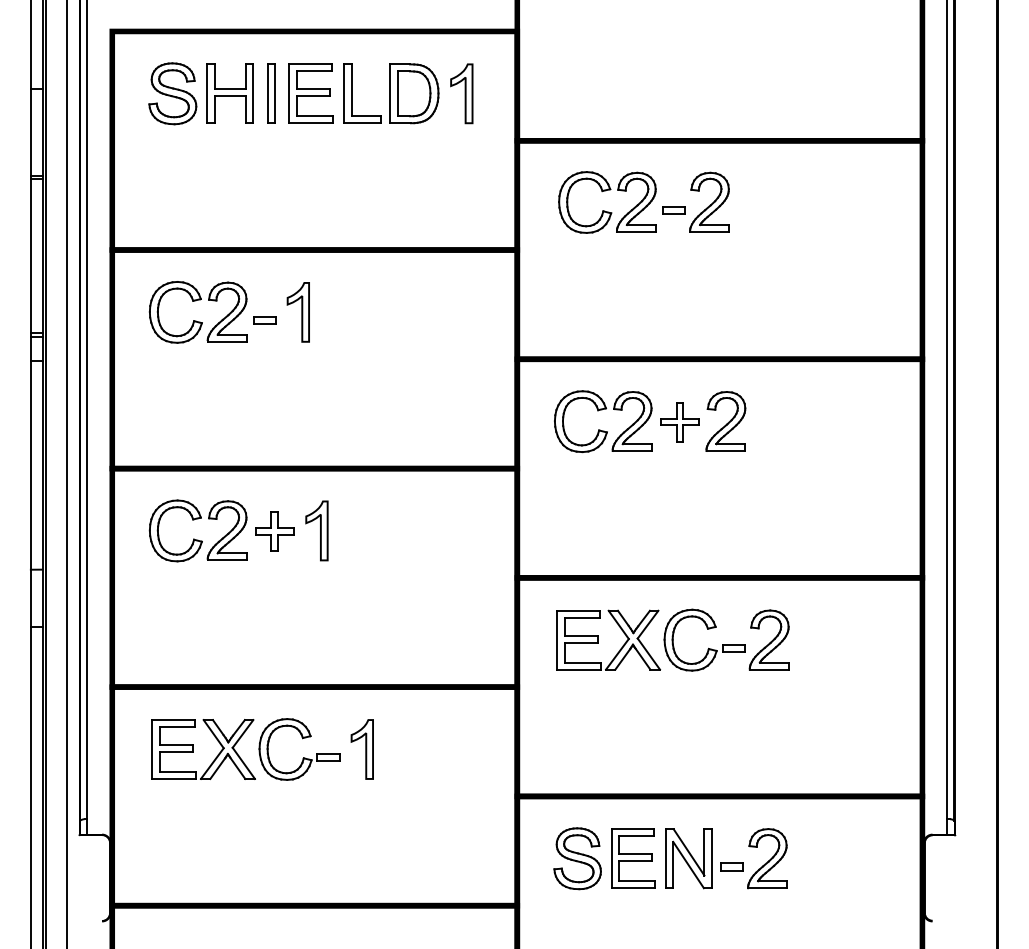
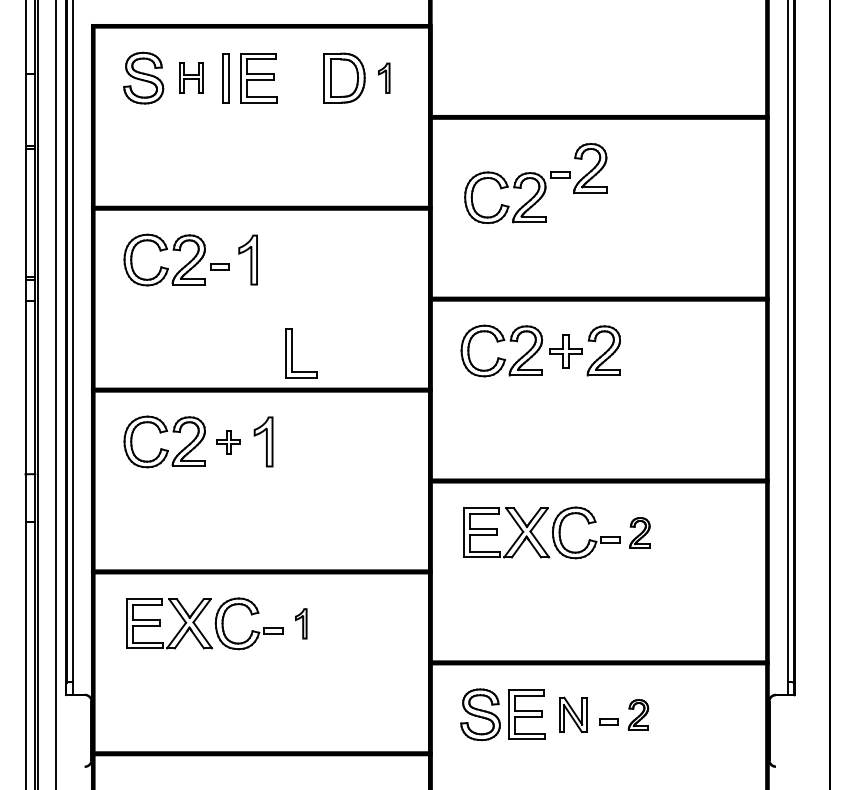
part: (229, 93) -> (190, 77), size x0.6
part: (352, 93) -> (293, 353), moved
part: (461, 93) -> (383, 77), size x0.6
part: (605, 210) -> (503, 204), moved
part: (274, 531) -> (228, 442), size x0.7
part: (768, 639) -> (639, 532), size x0.6
part: (361, 749) -> (300, 623), size x0.6
part: (688, 858) -> (572, 714), size x0.7
part: (767, 858) -> (638, 714), size x0.6

